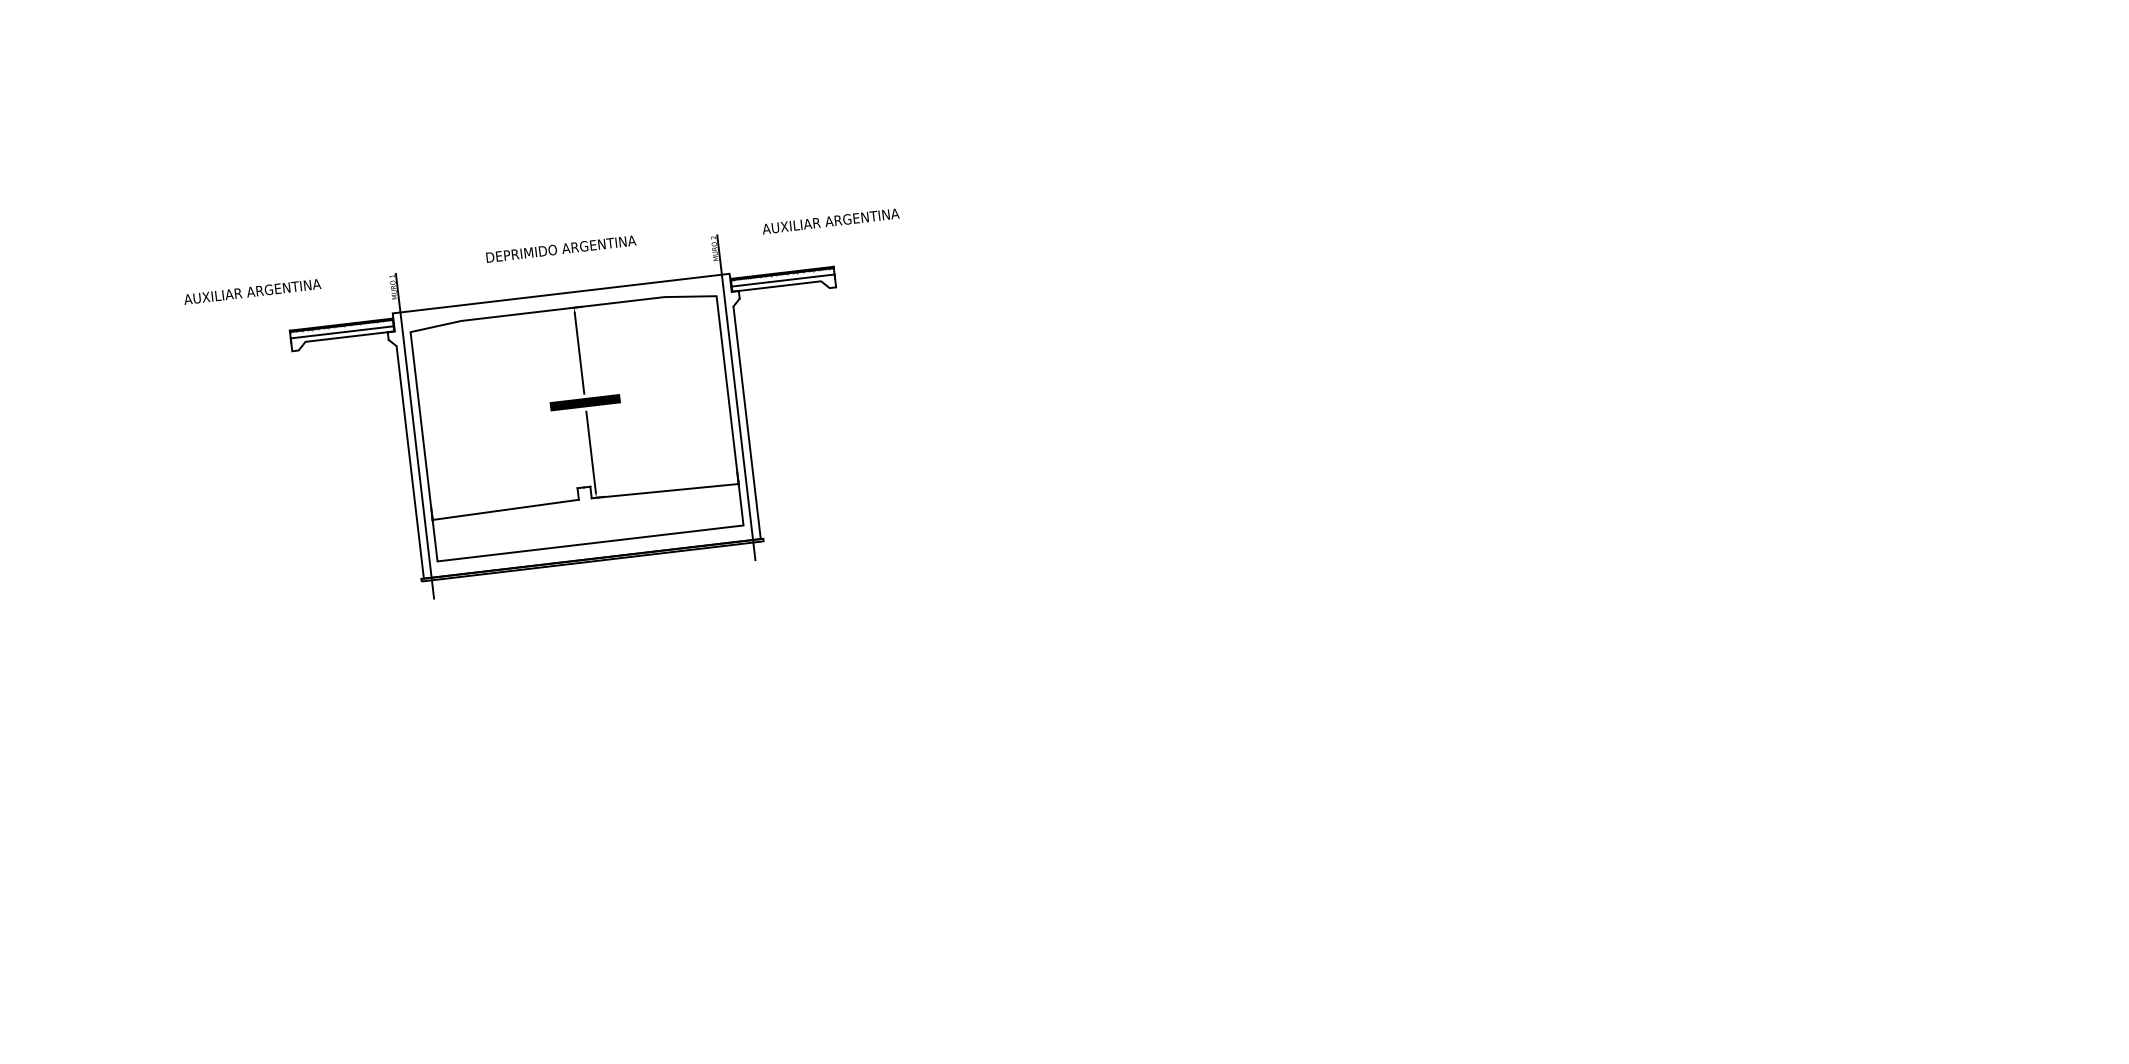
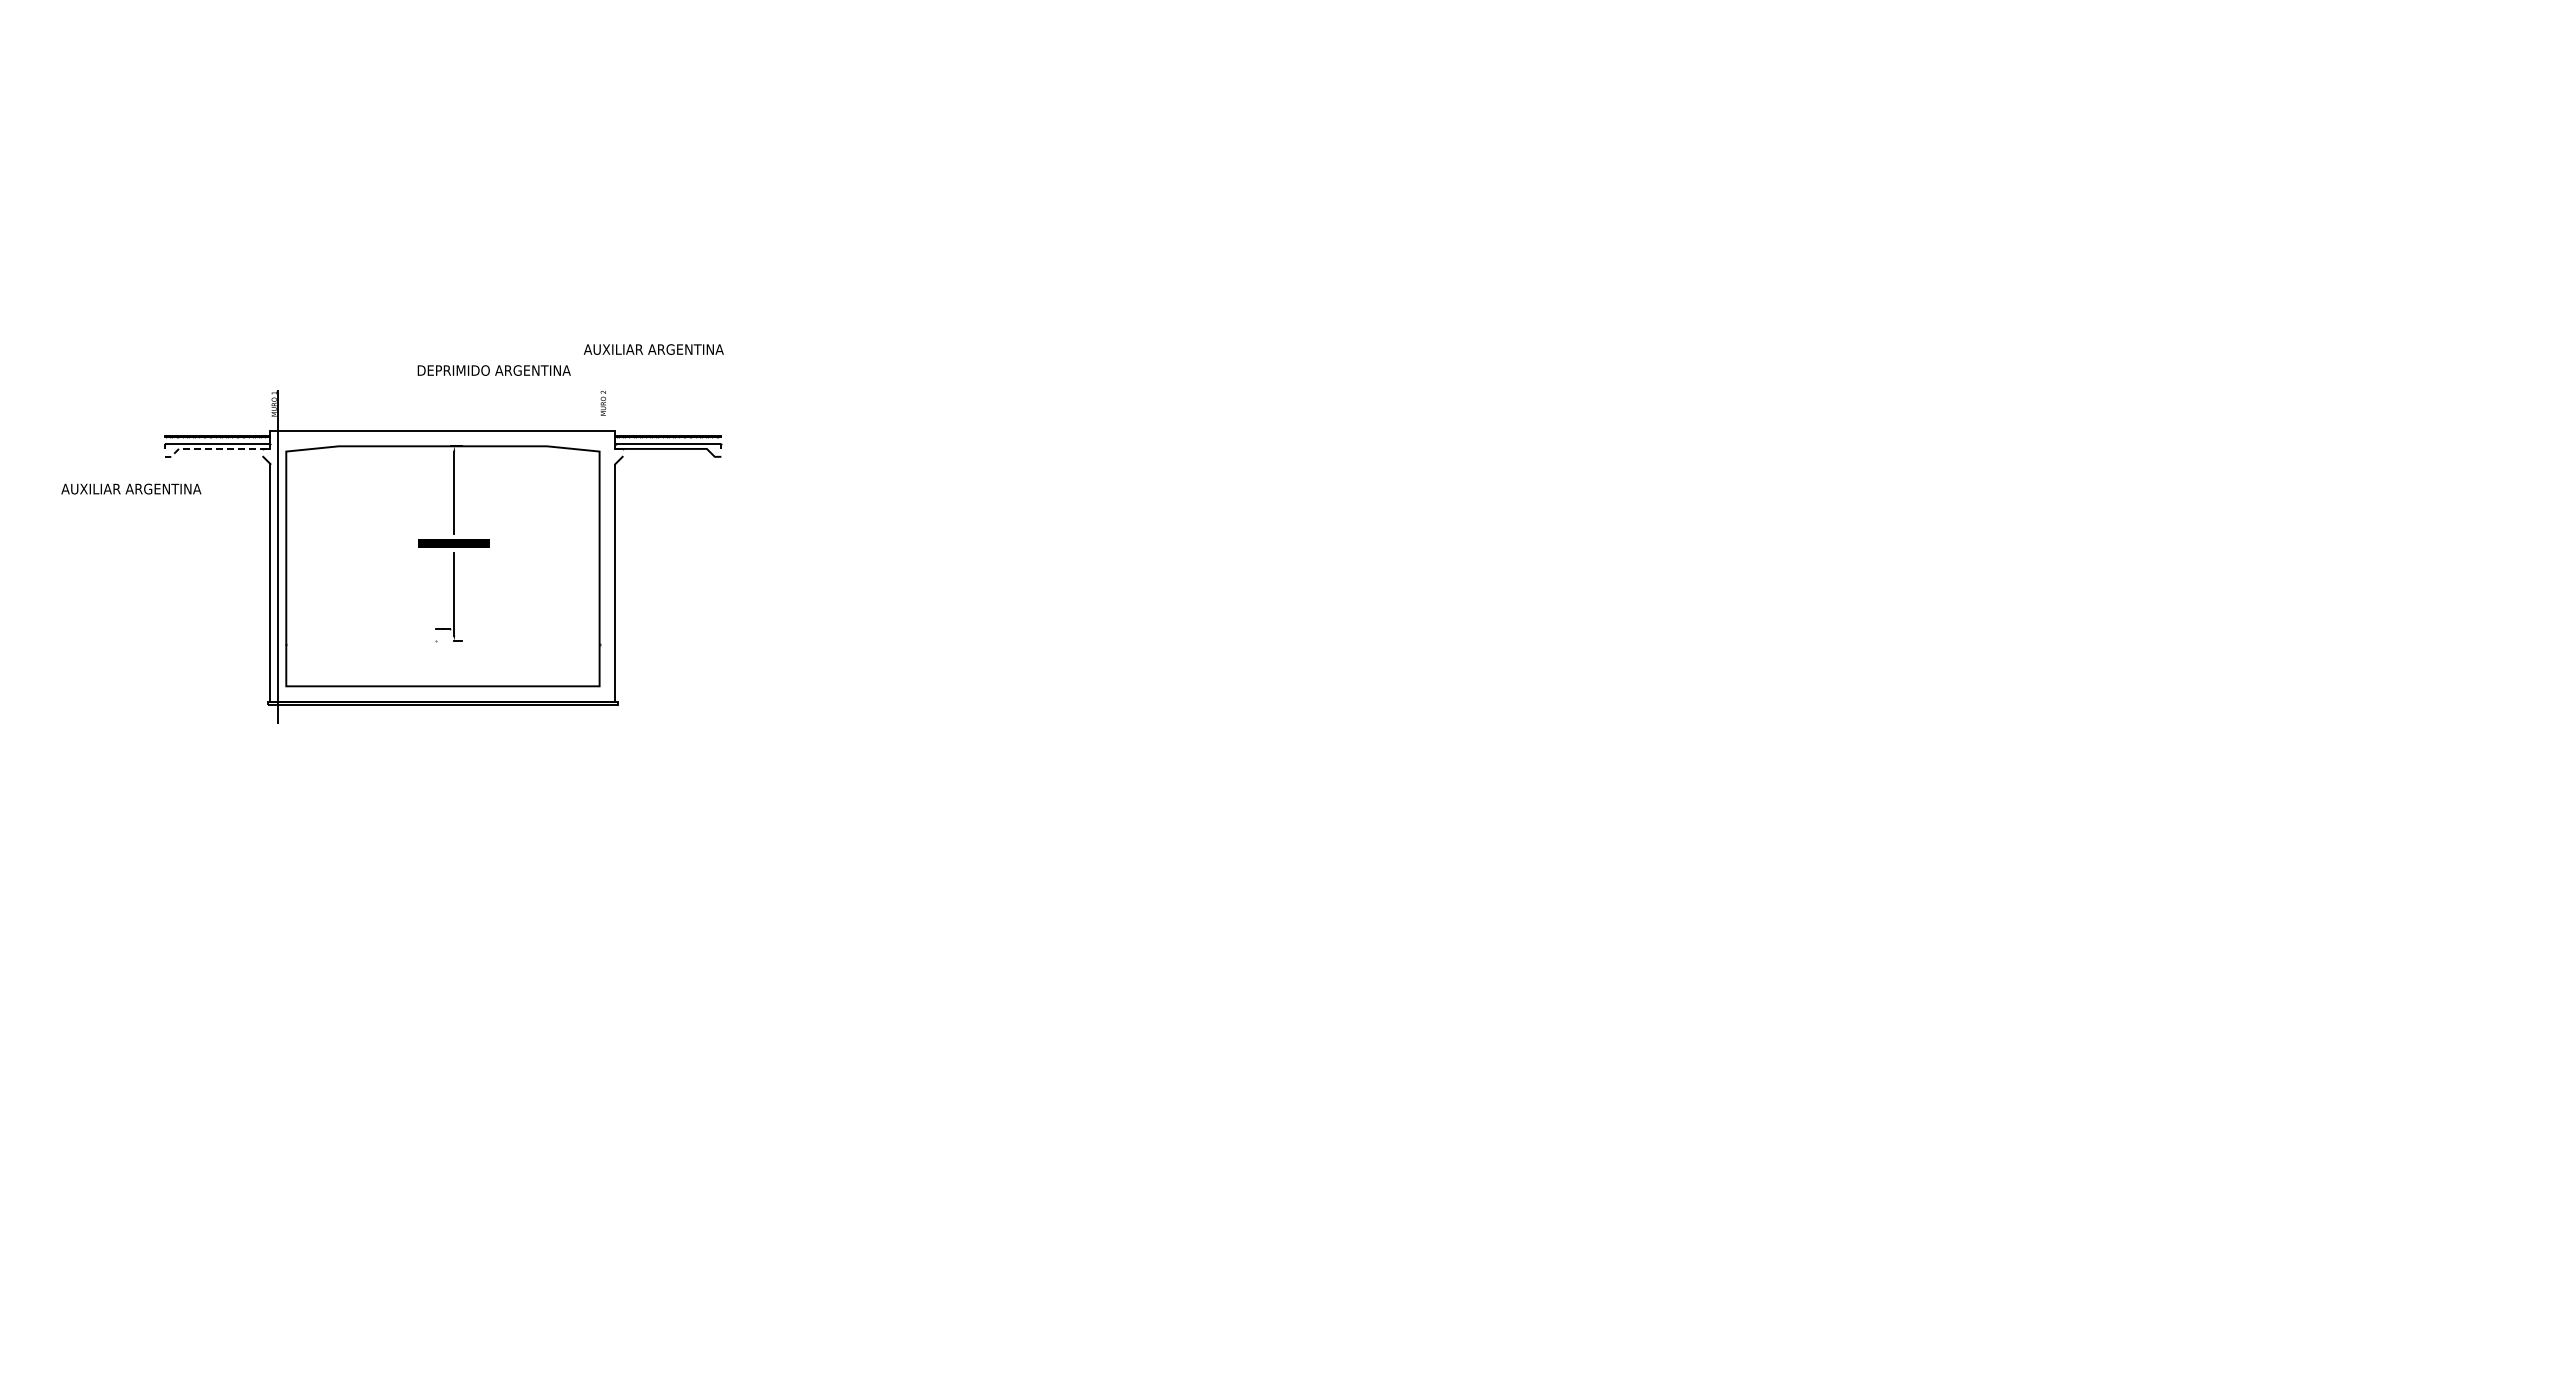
text: (830, 221) -> (653, 349), moved
text: (560, 249) -> (493, 370), moved
text: (252, 291) -> (131, 488), moved
line: (339, 337) -> (213, 448), solid -> dashed
line: (736, 394) -> (607, 553), removed
line: (665, 490) -> (524, 641), removed
line: (505, 509) -> (361, 641), removed

